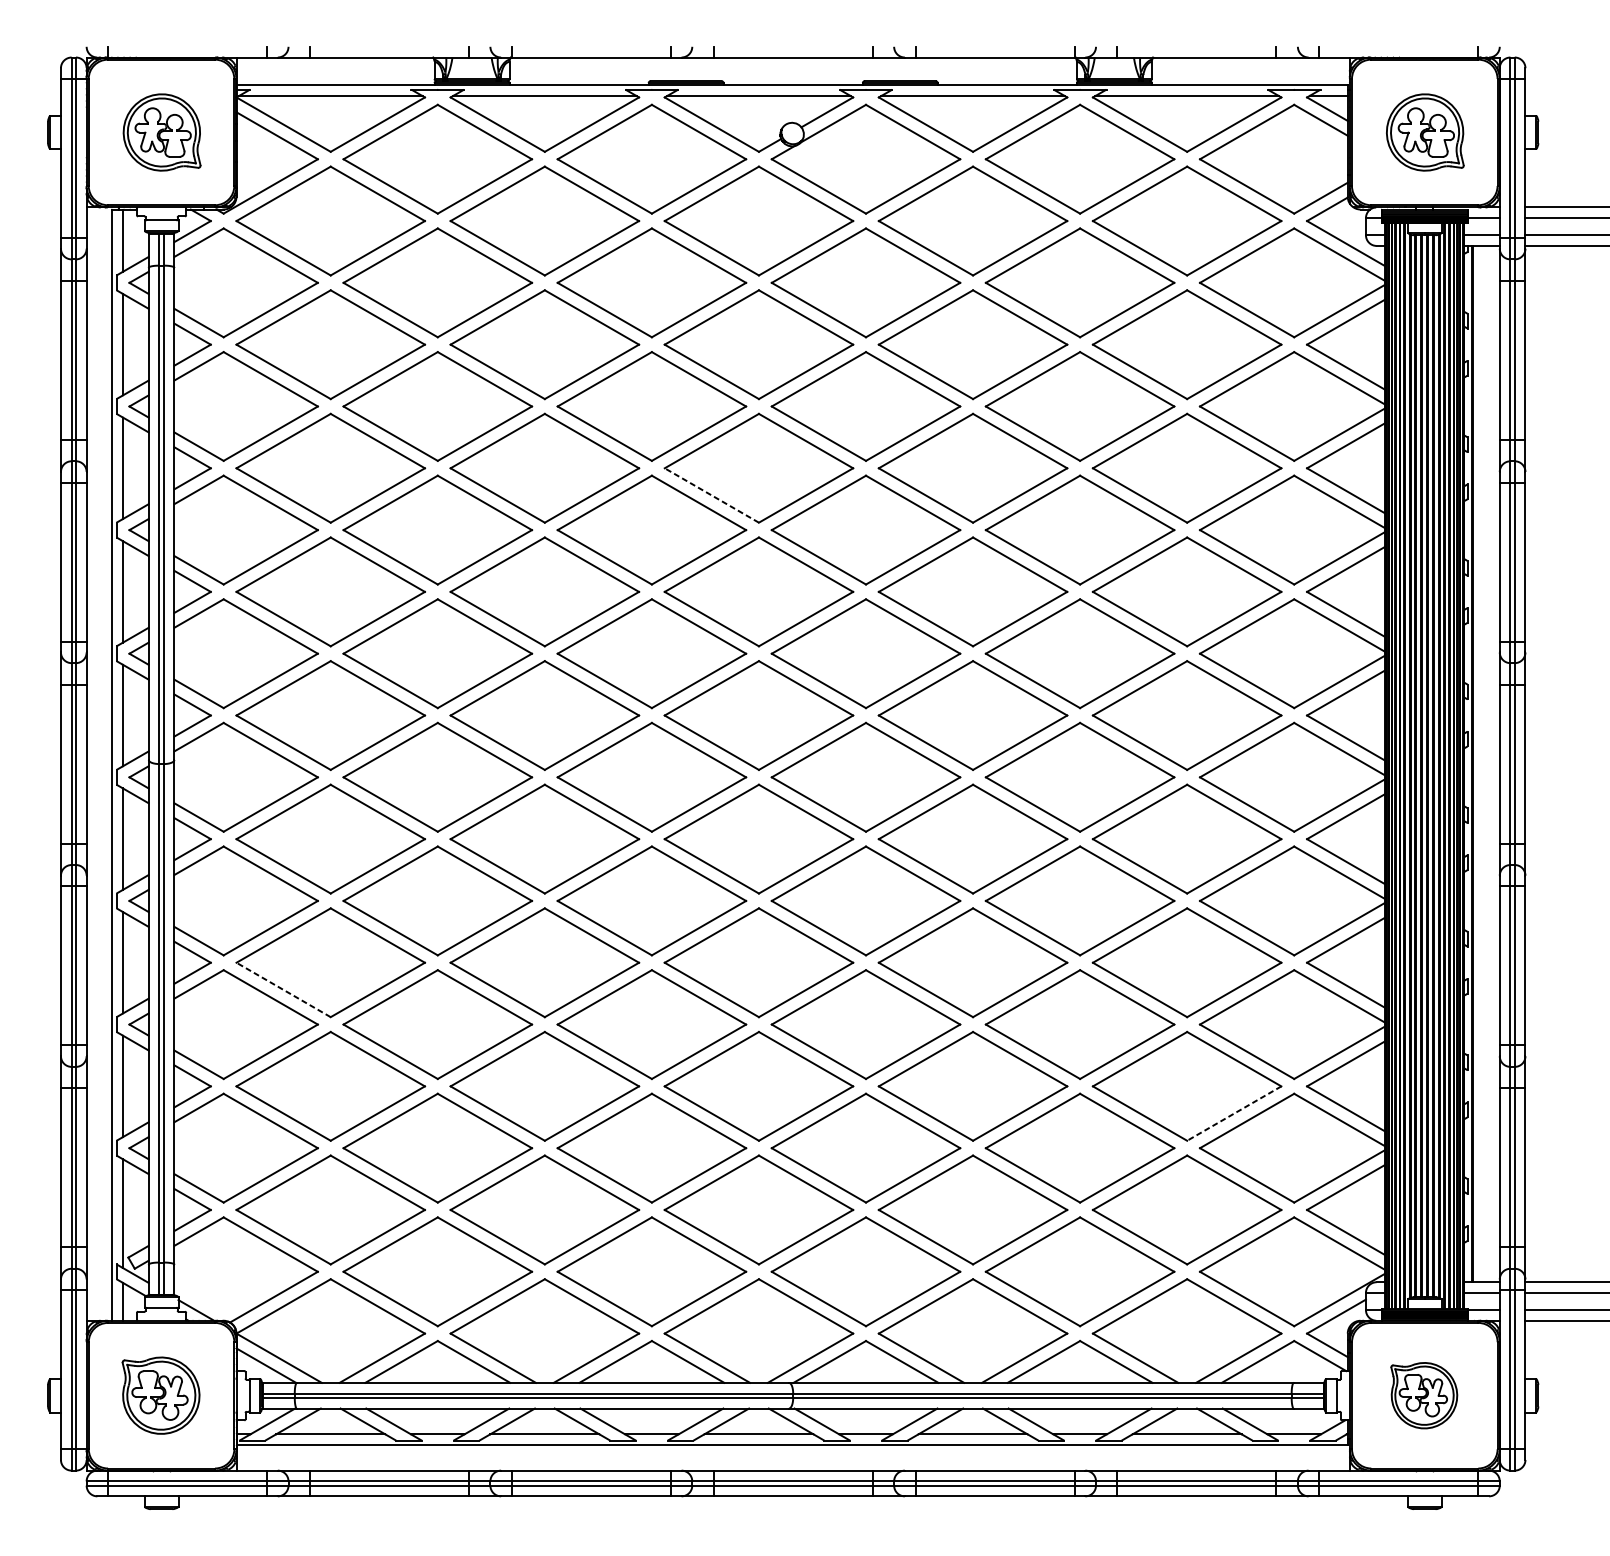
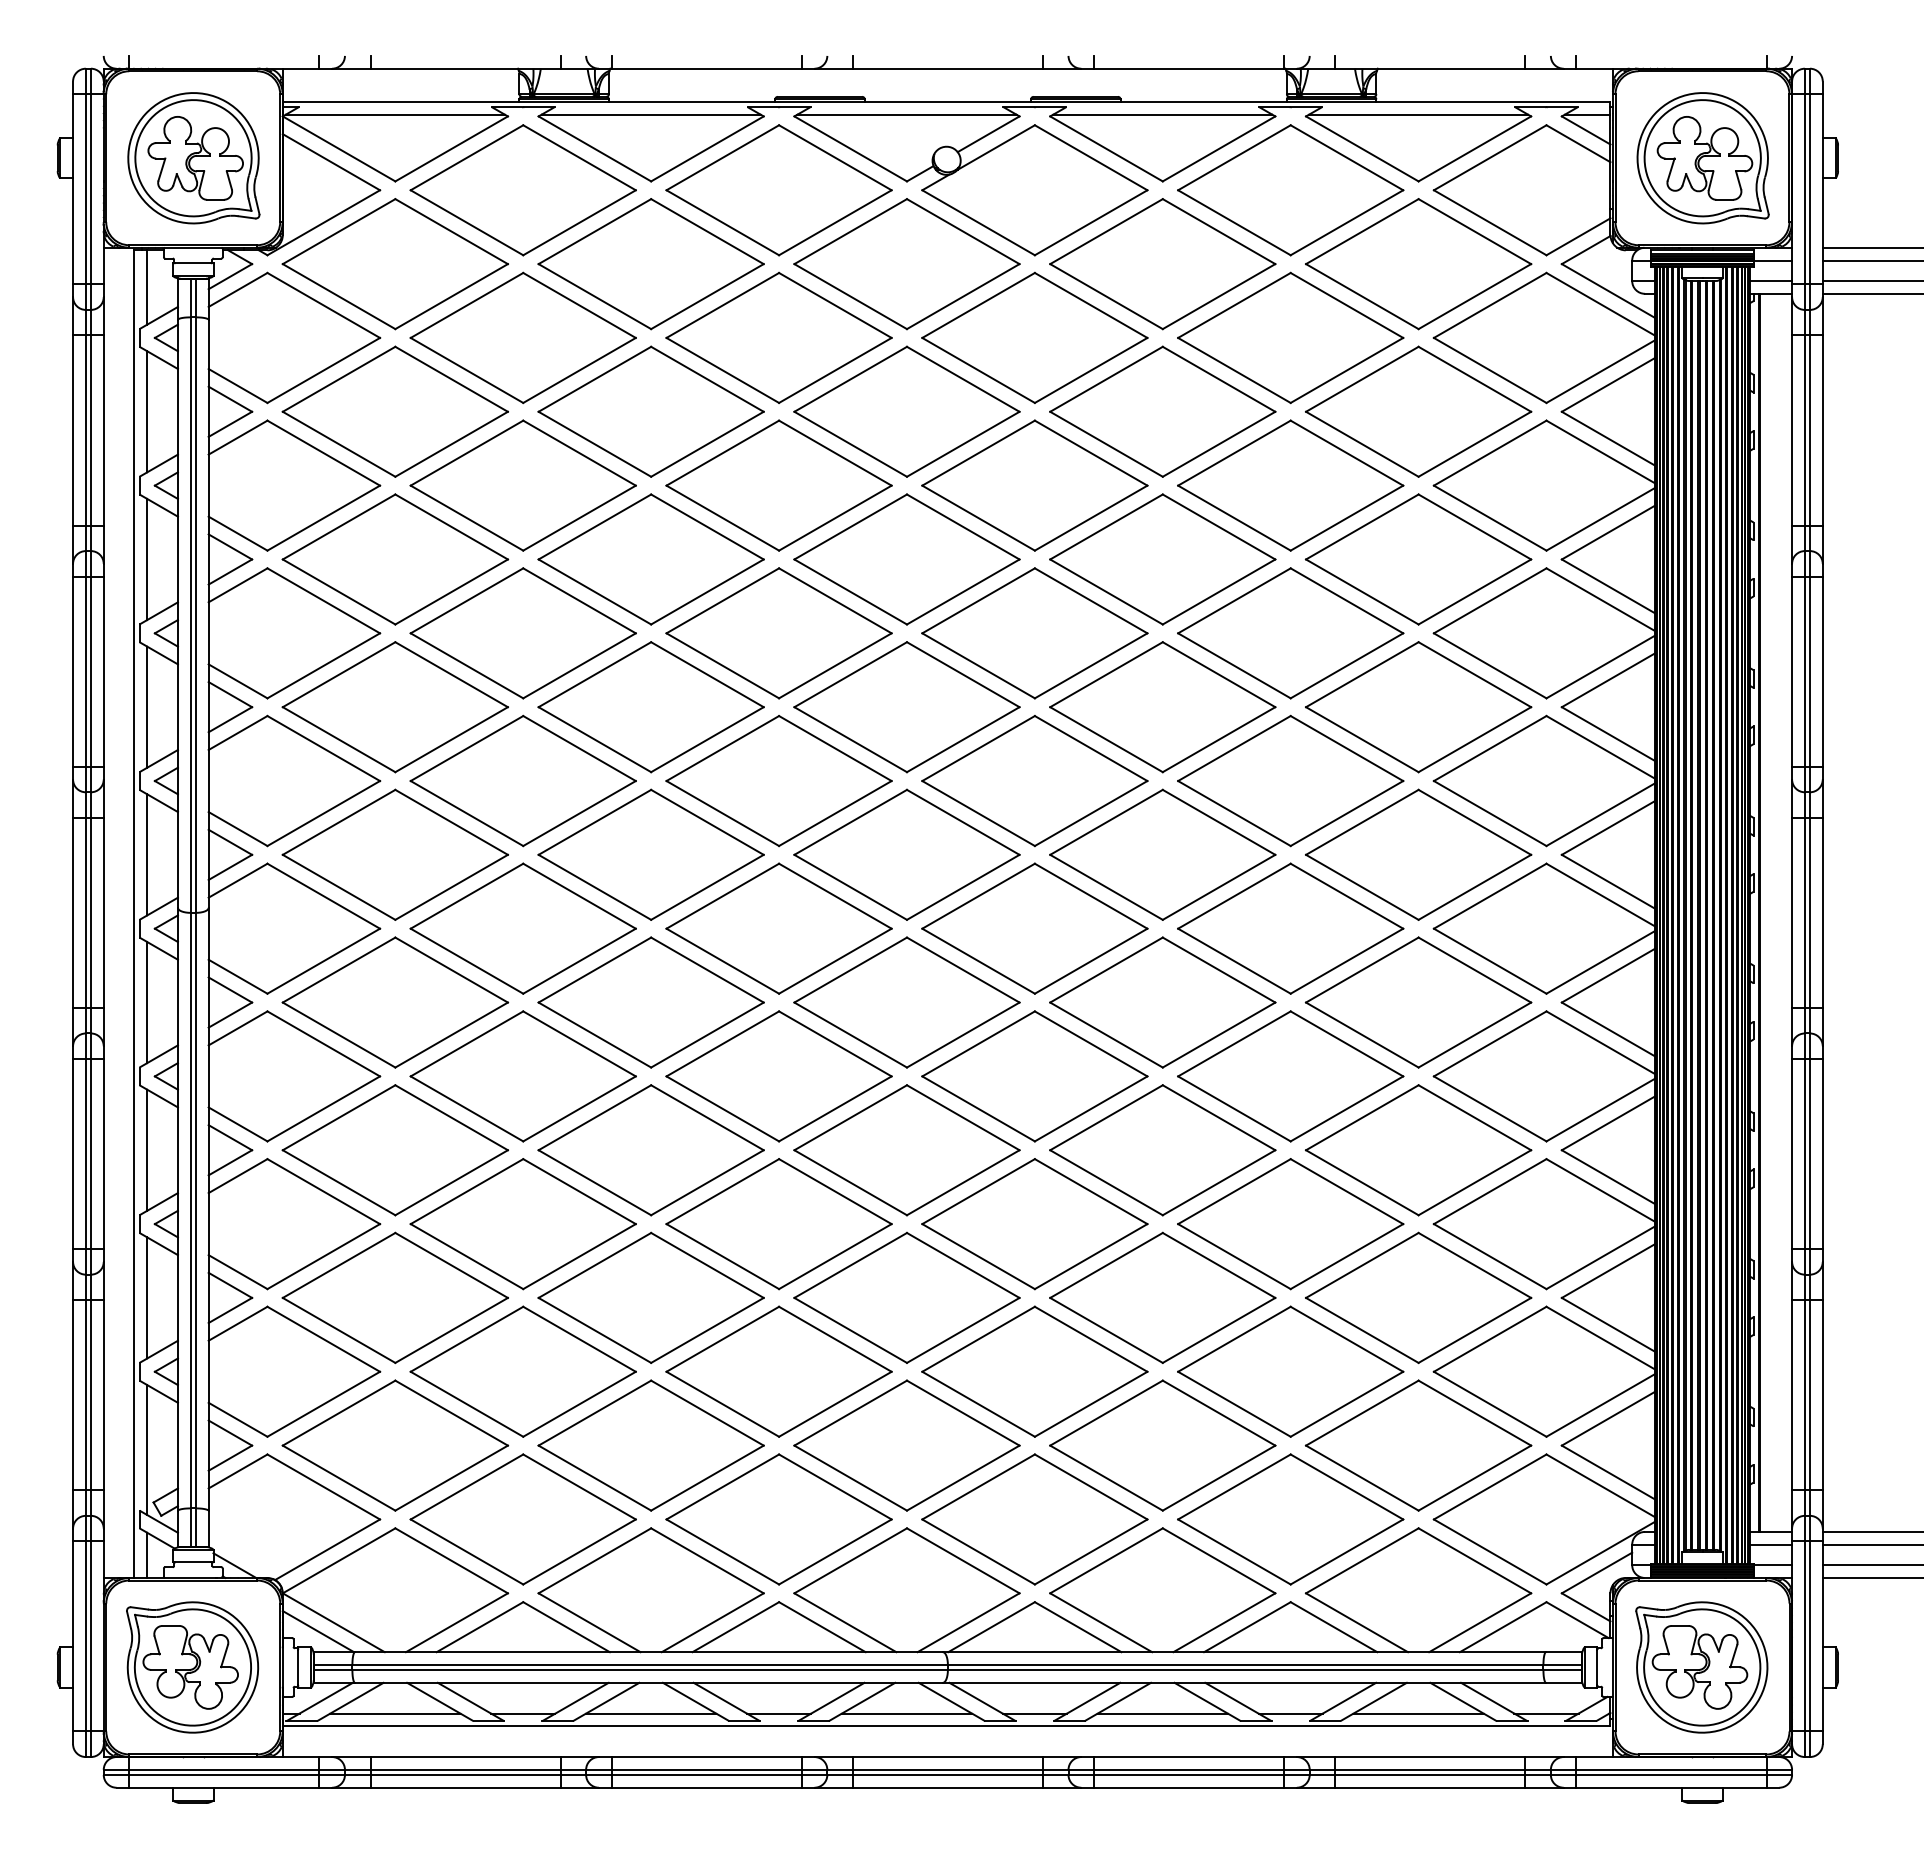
part: (161, 132) -> (193, 158), size x1.43
part: (1424, 132) -> (1702, 158), size x1.43
line: (711, 495) -> (850, 591), dashed -> solid
line: (283, 989) -> (339, 1182), dashed -> solid
line: (1233, 1113) -> (1474, 1330), dashed -> solid
part: (160, 1395) -> (192, 1667), size x1.43
part: (1423, 1395) -> (1701, 1667), size x1.67

